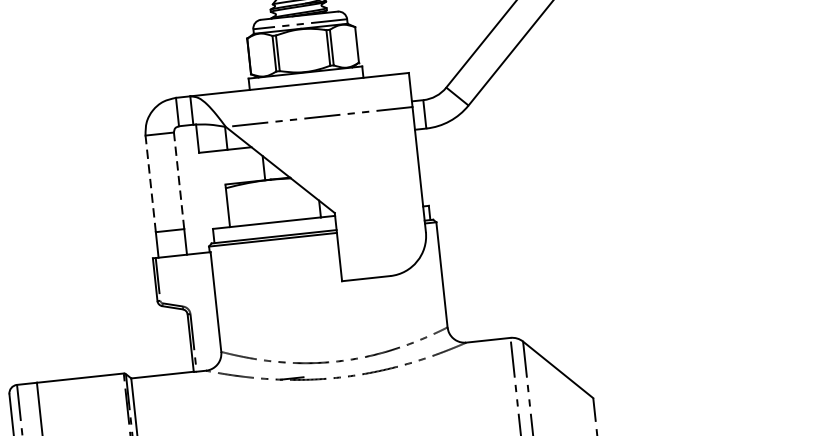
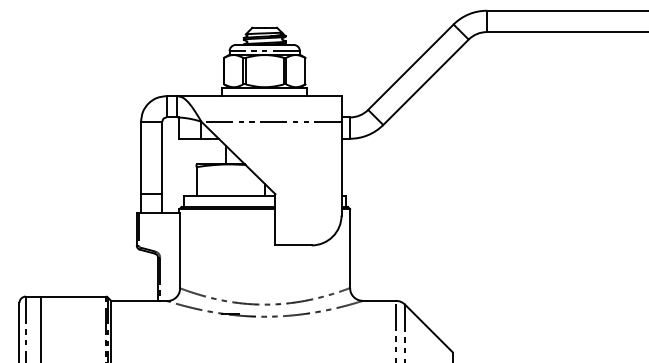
line: (179, 180) -> (162, 157), dashed -> solid
line: (151, 183) -> (141, 157), dashed -> solid

